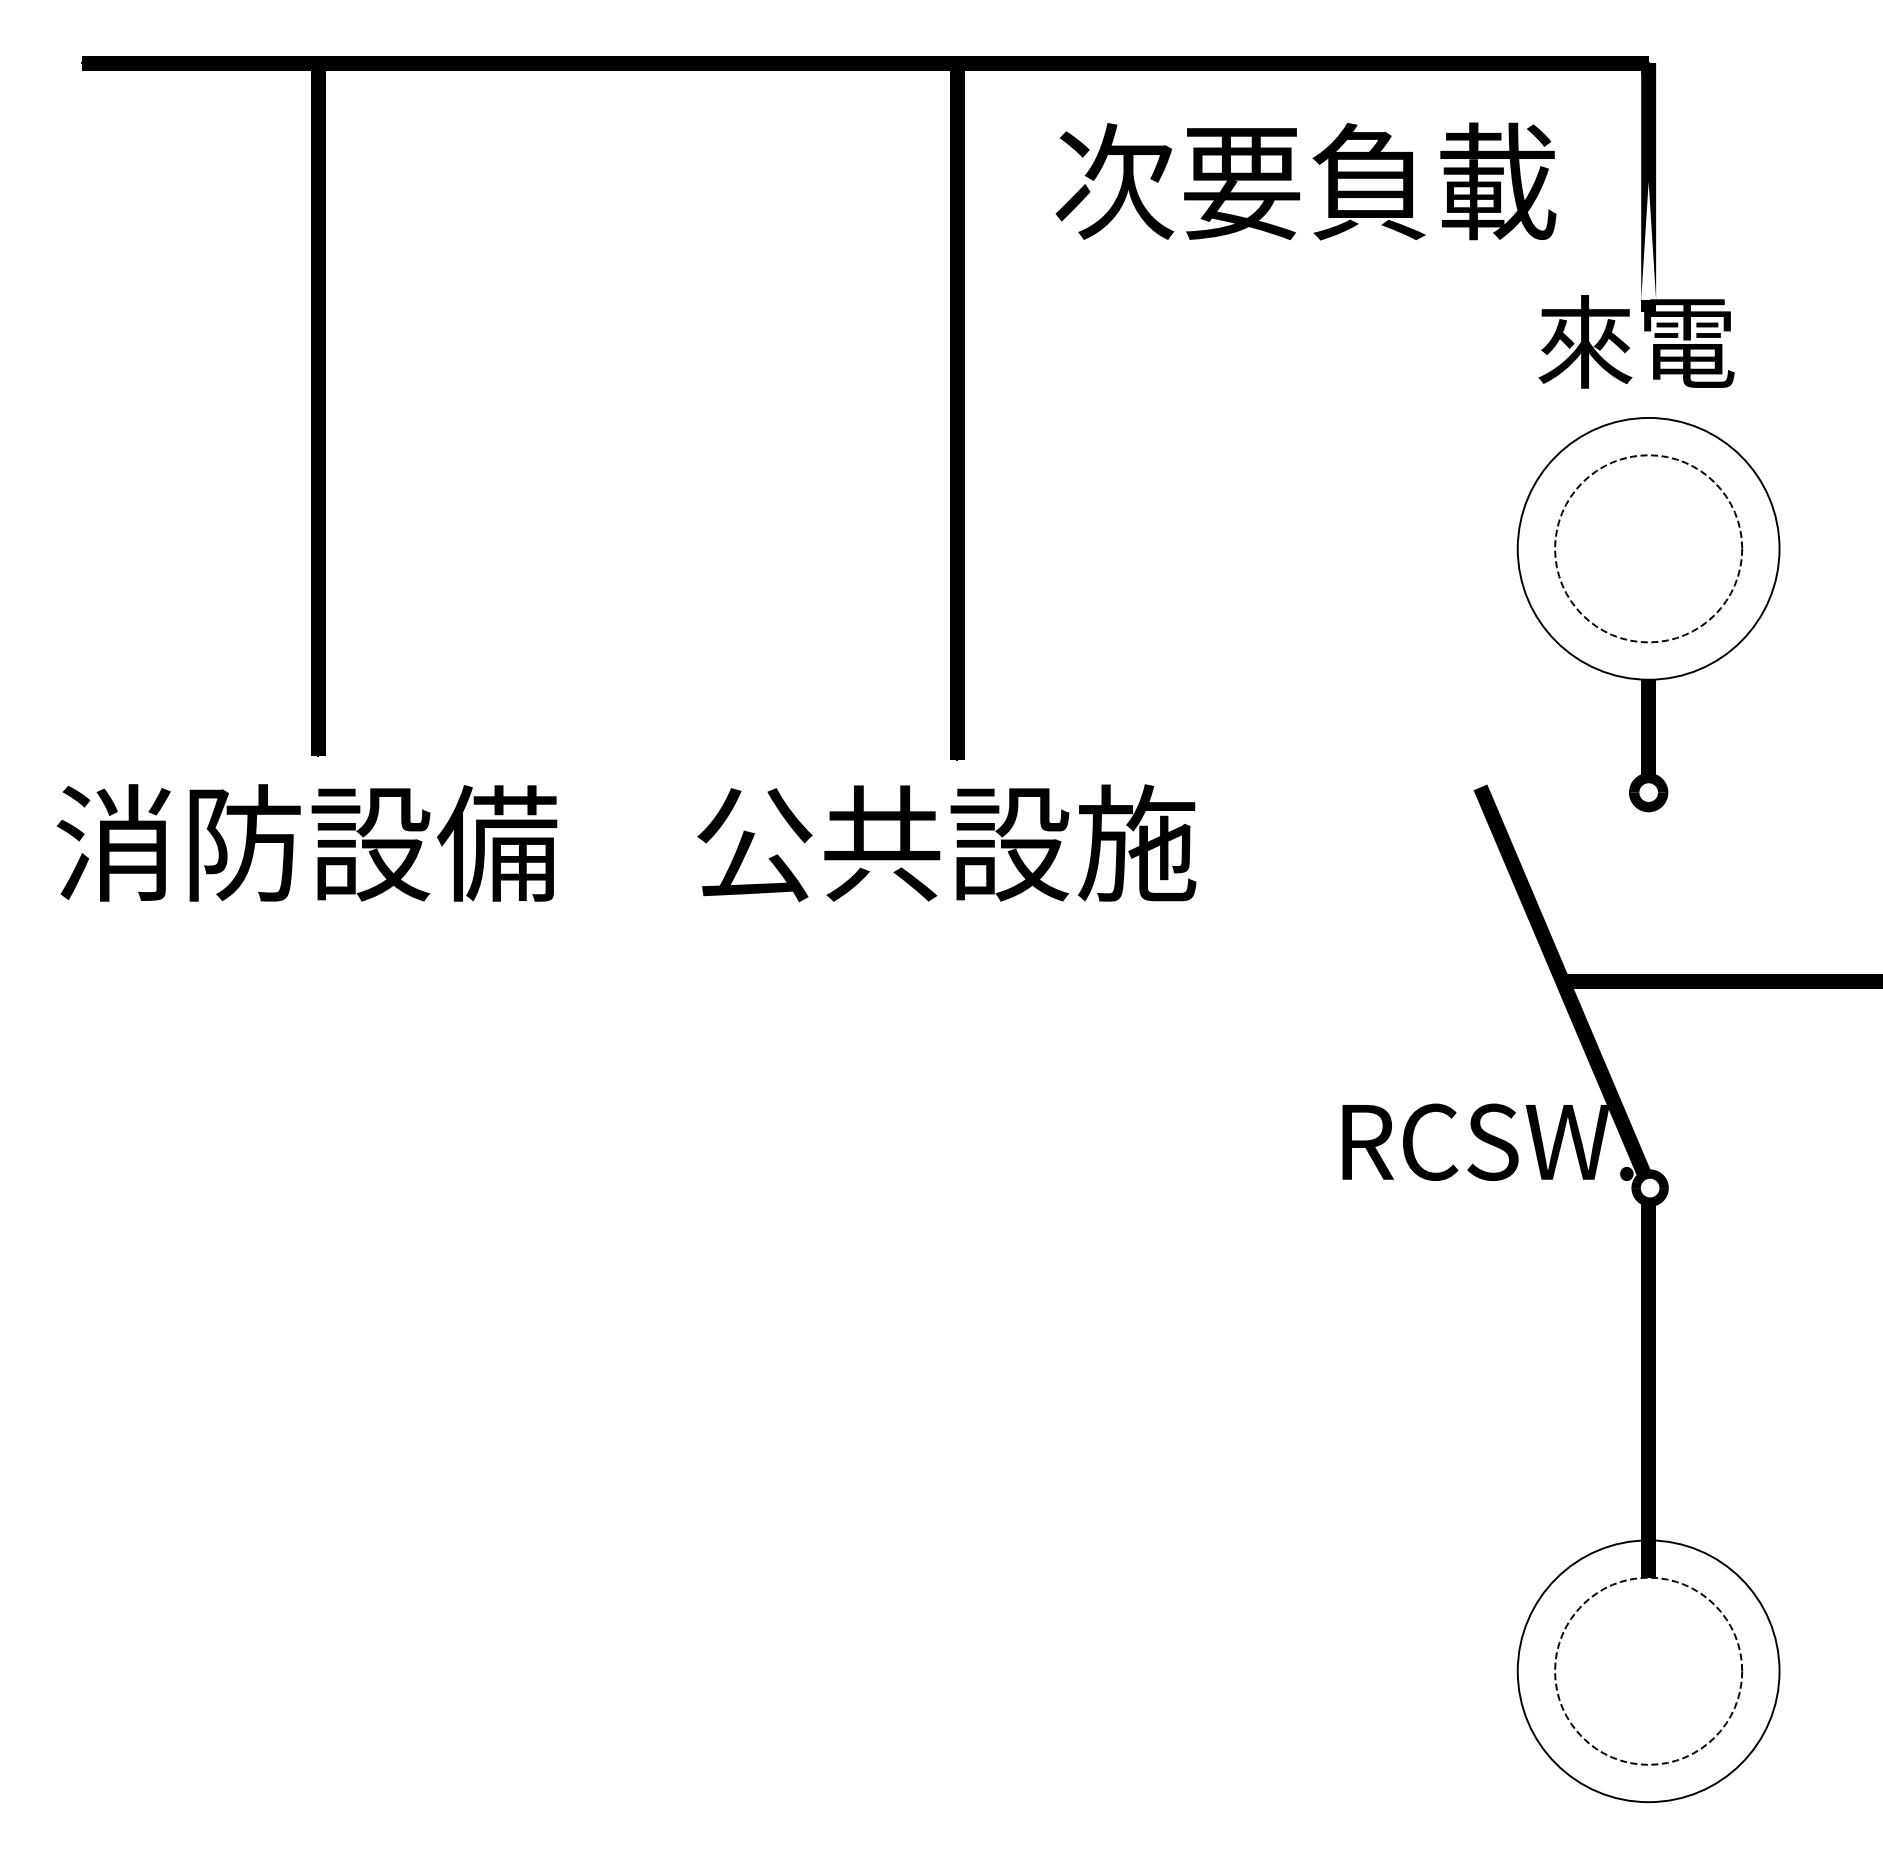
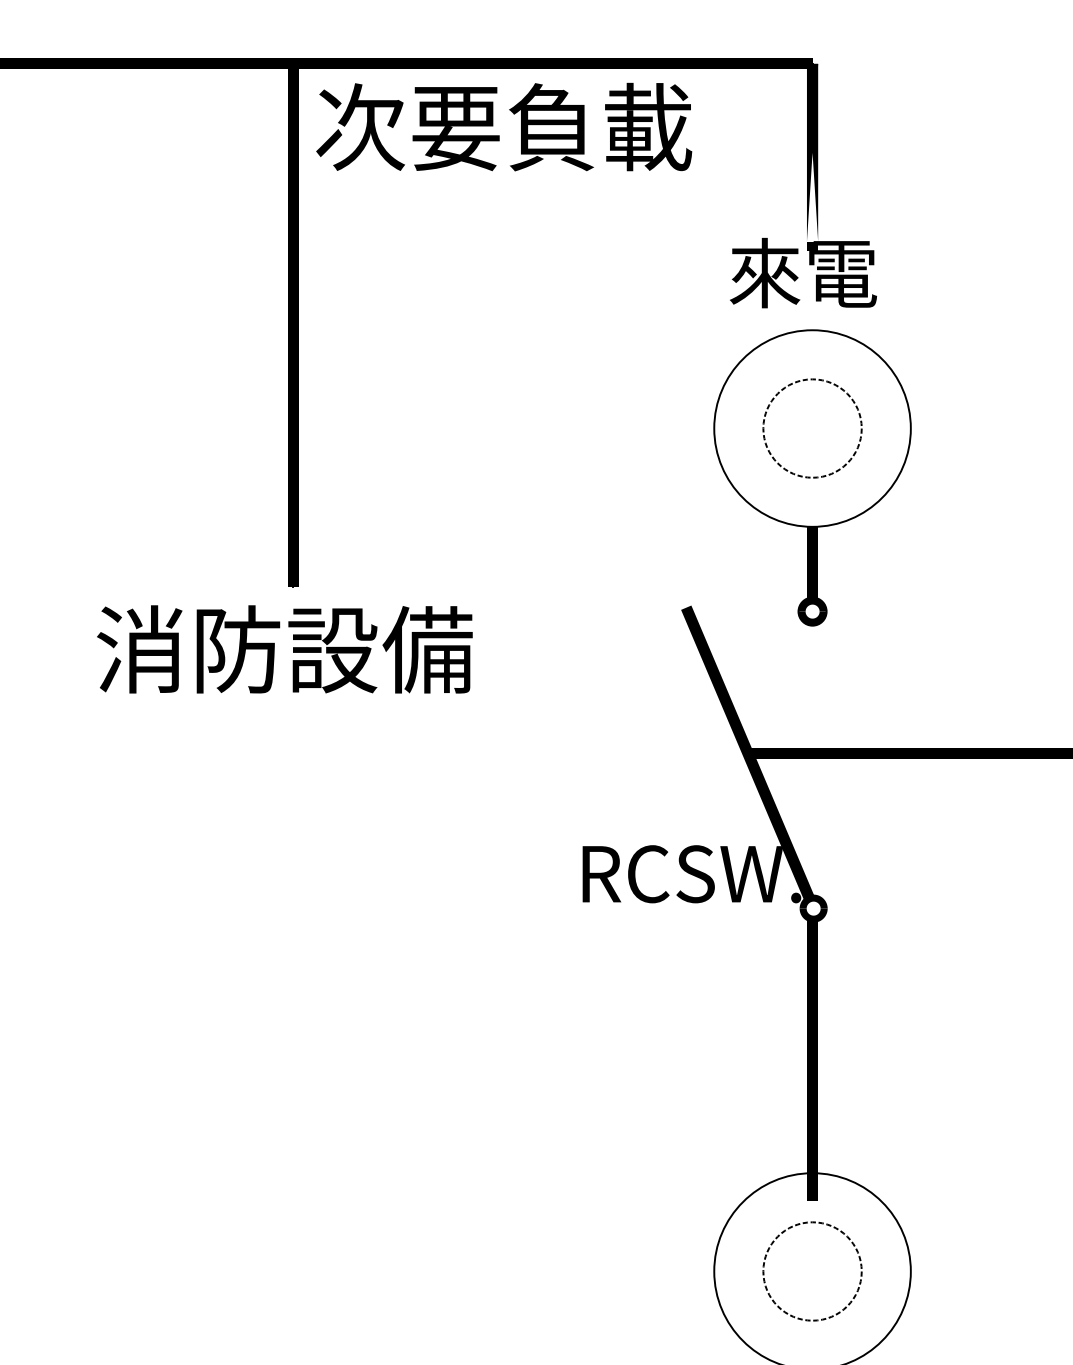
text: (1305, 181) -> (503, 127), moved
circle: (1648, 548) -> (812, 428), size x0.7
text: (945, 843) -> (284, 649), 公共設施 -> 消防設備
circle: (1648, 1670) -> (812, 1270), size x0.7

